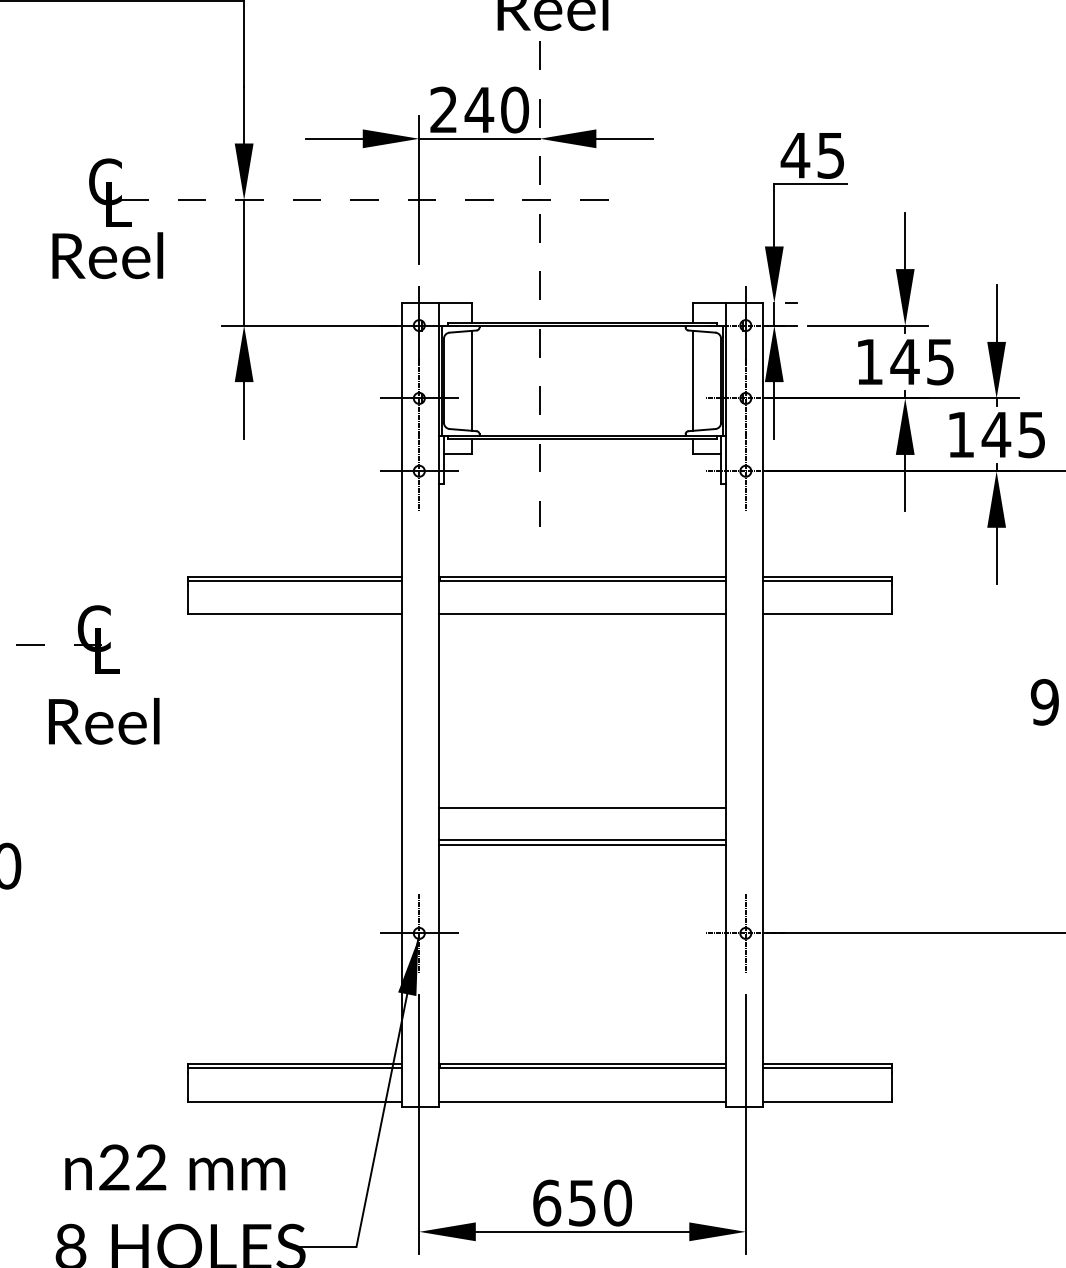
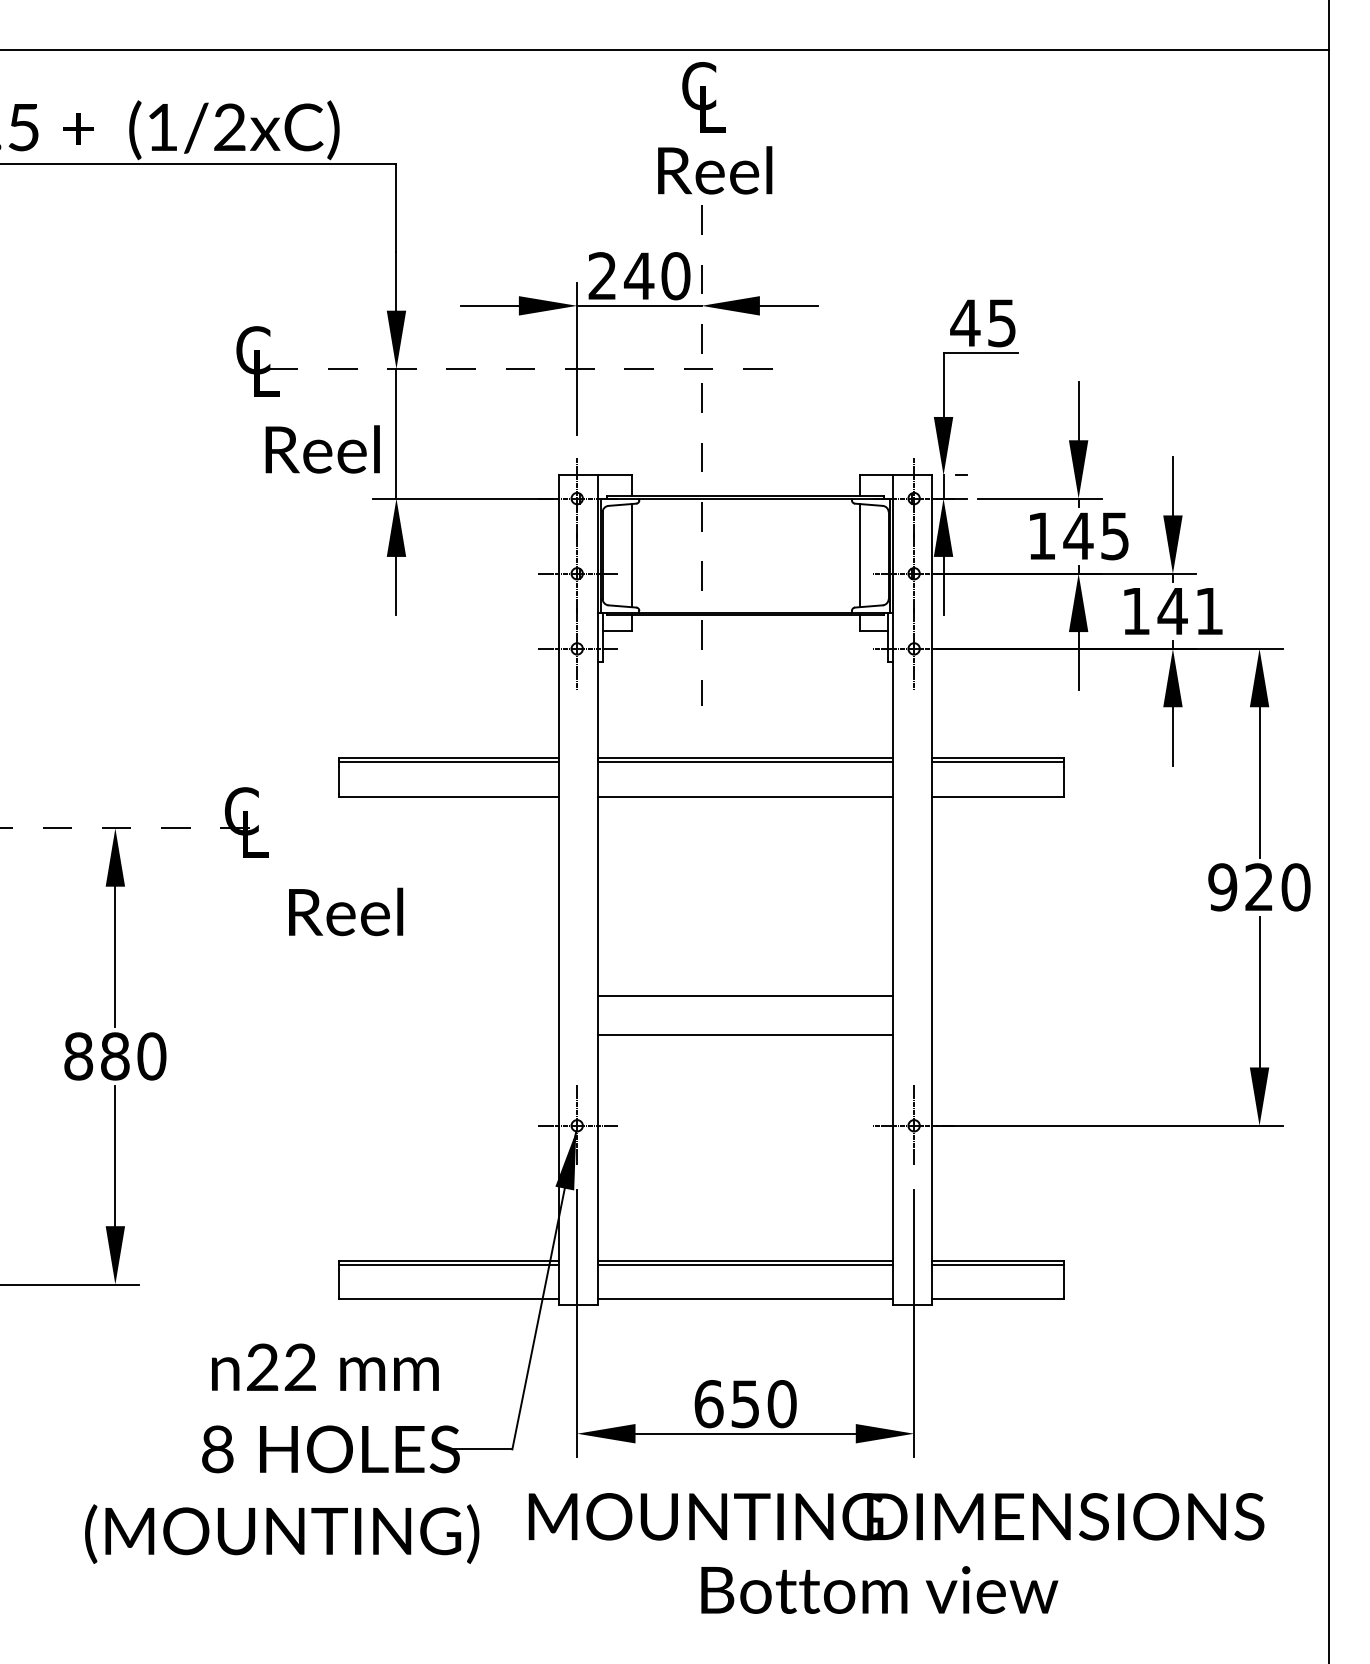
text: (107, 255) -> (322, 449), moved
text: (1031, 435) -> (1208, 611), 145 -> 141
text: (104, 720) -> (346, 911), moved
line: (582, 840) -> (745, 1029), removed

